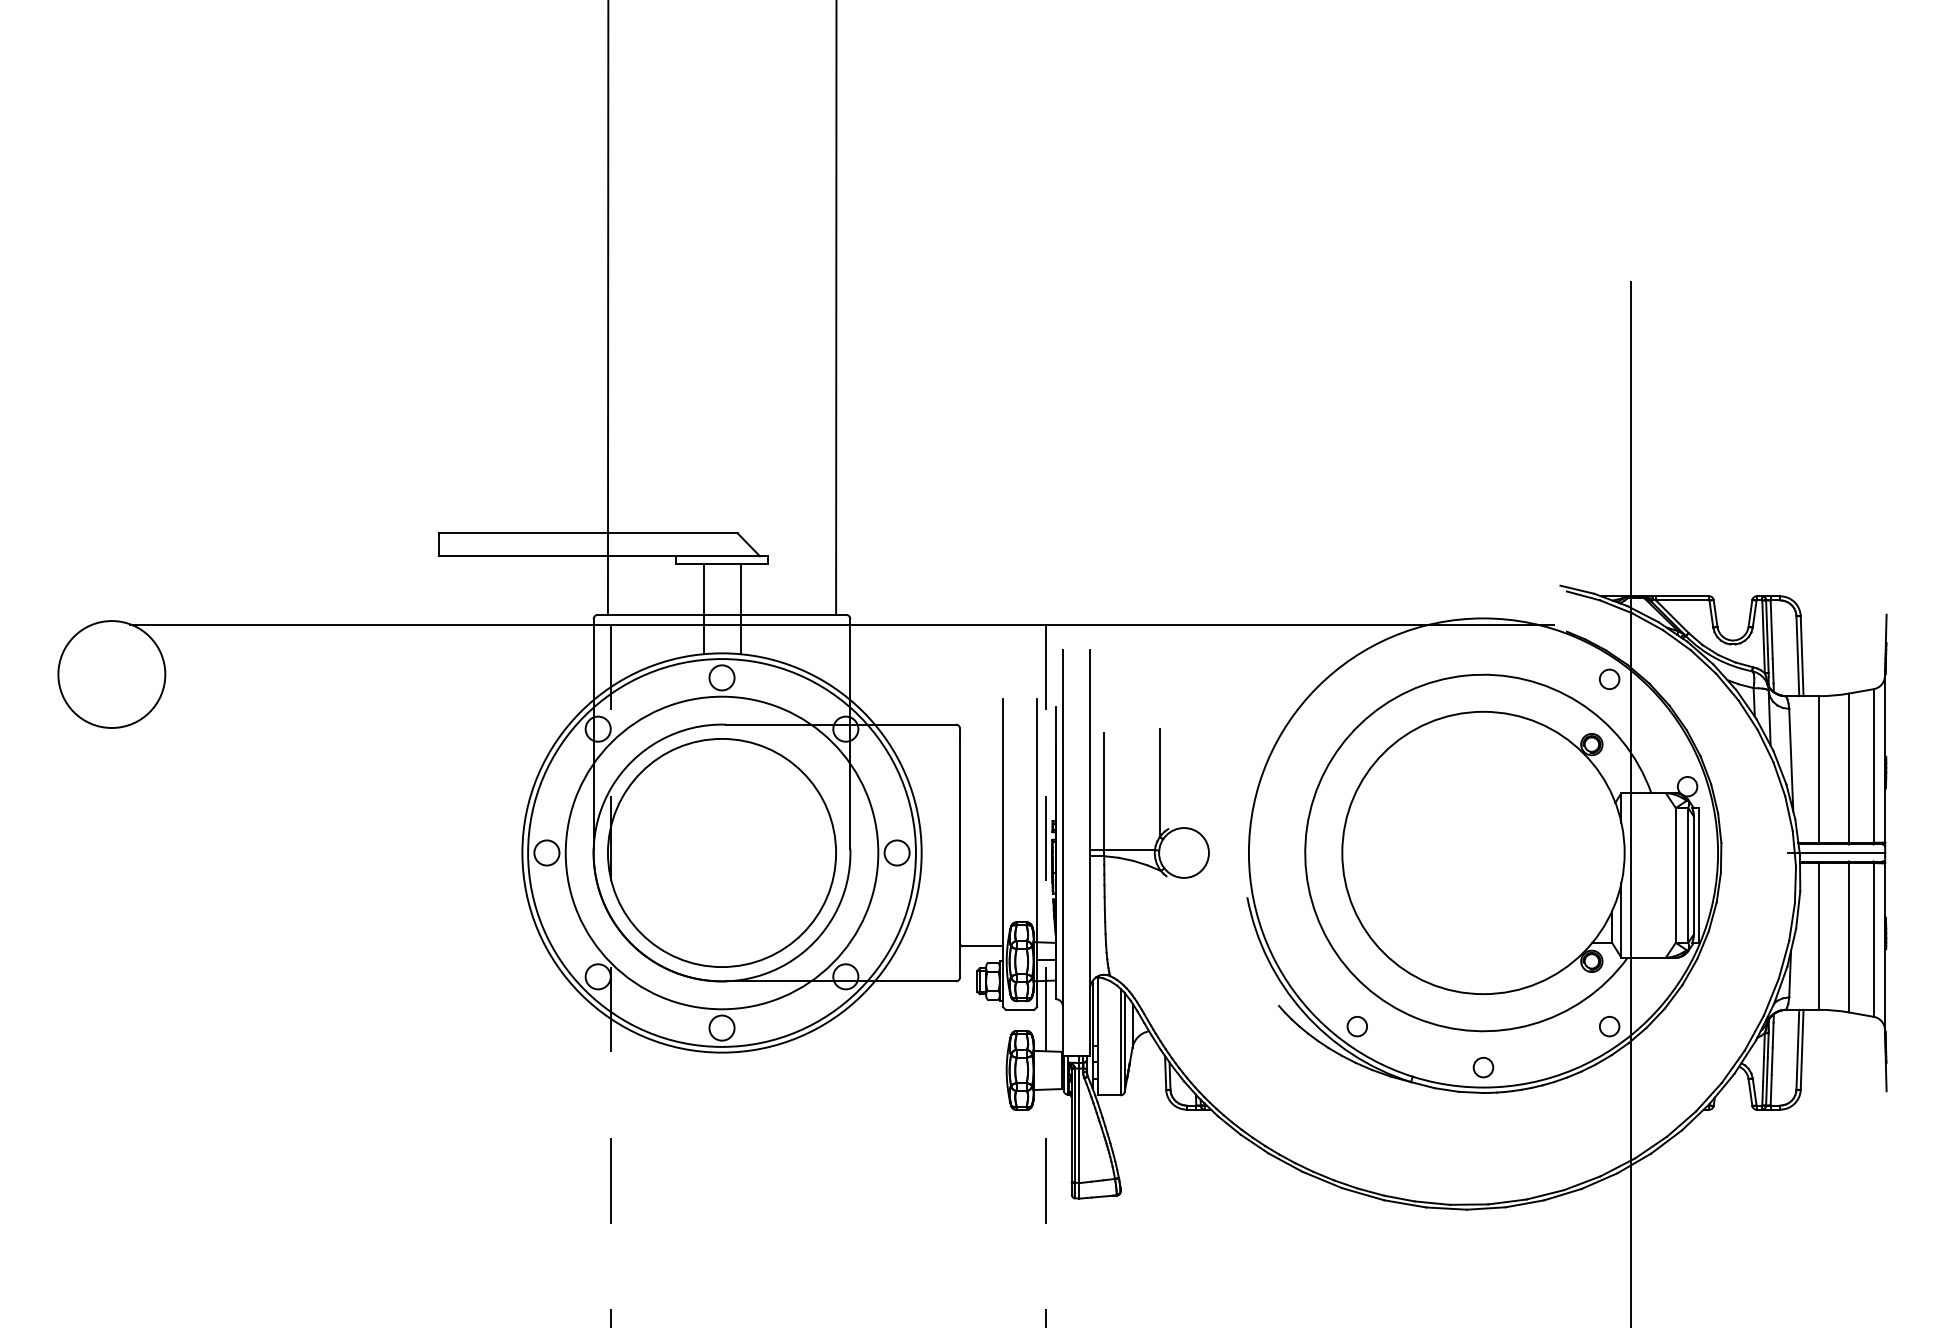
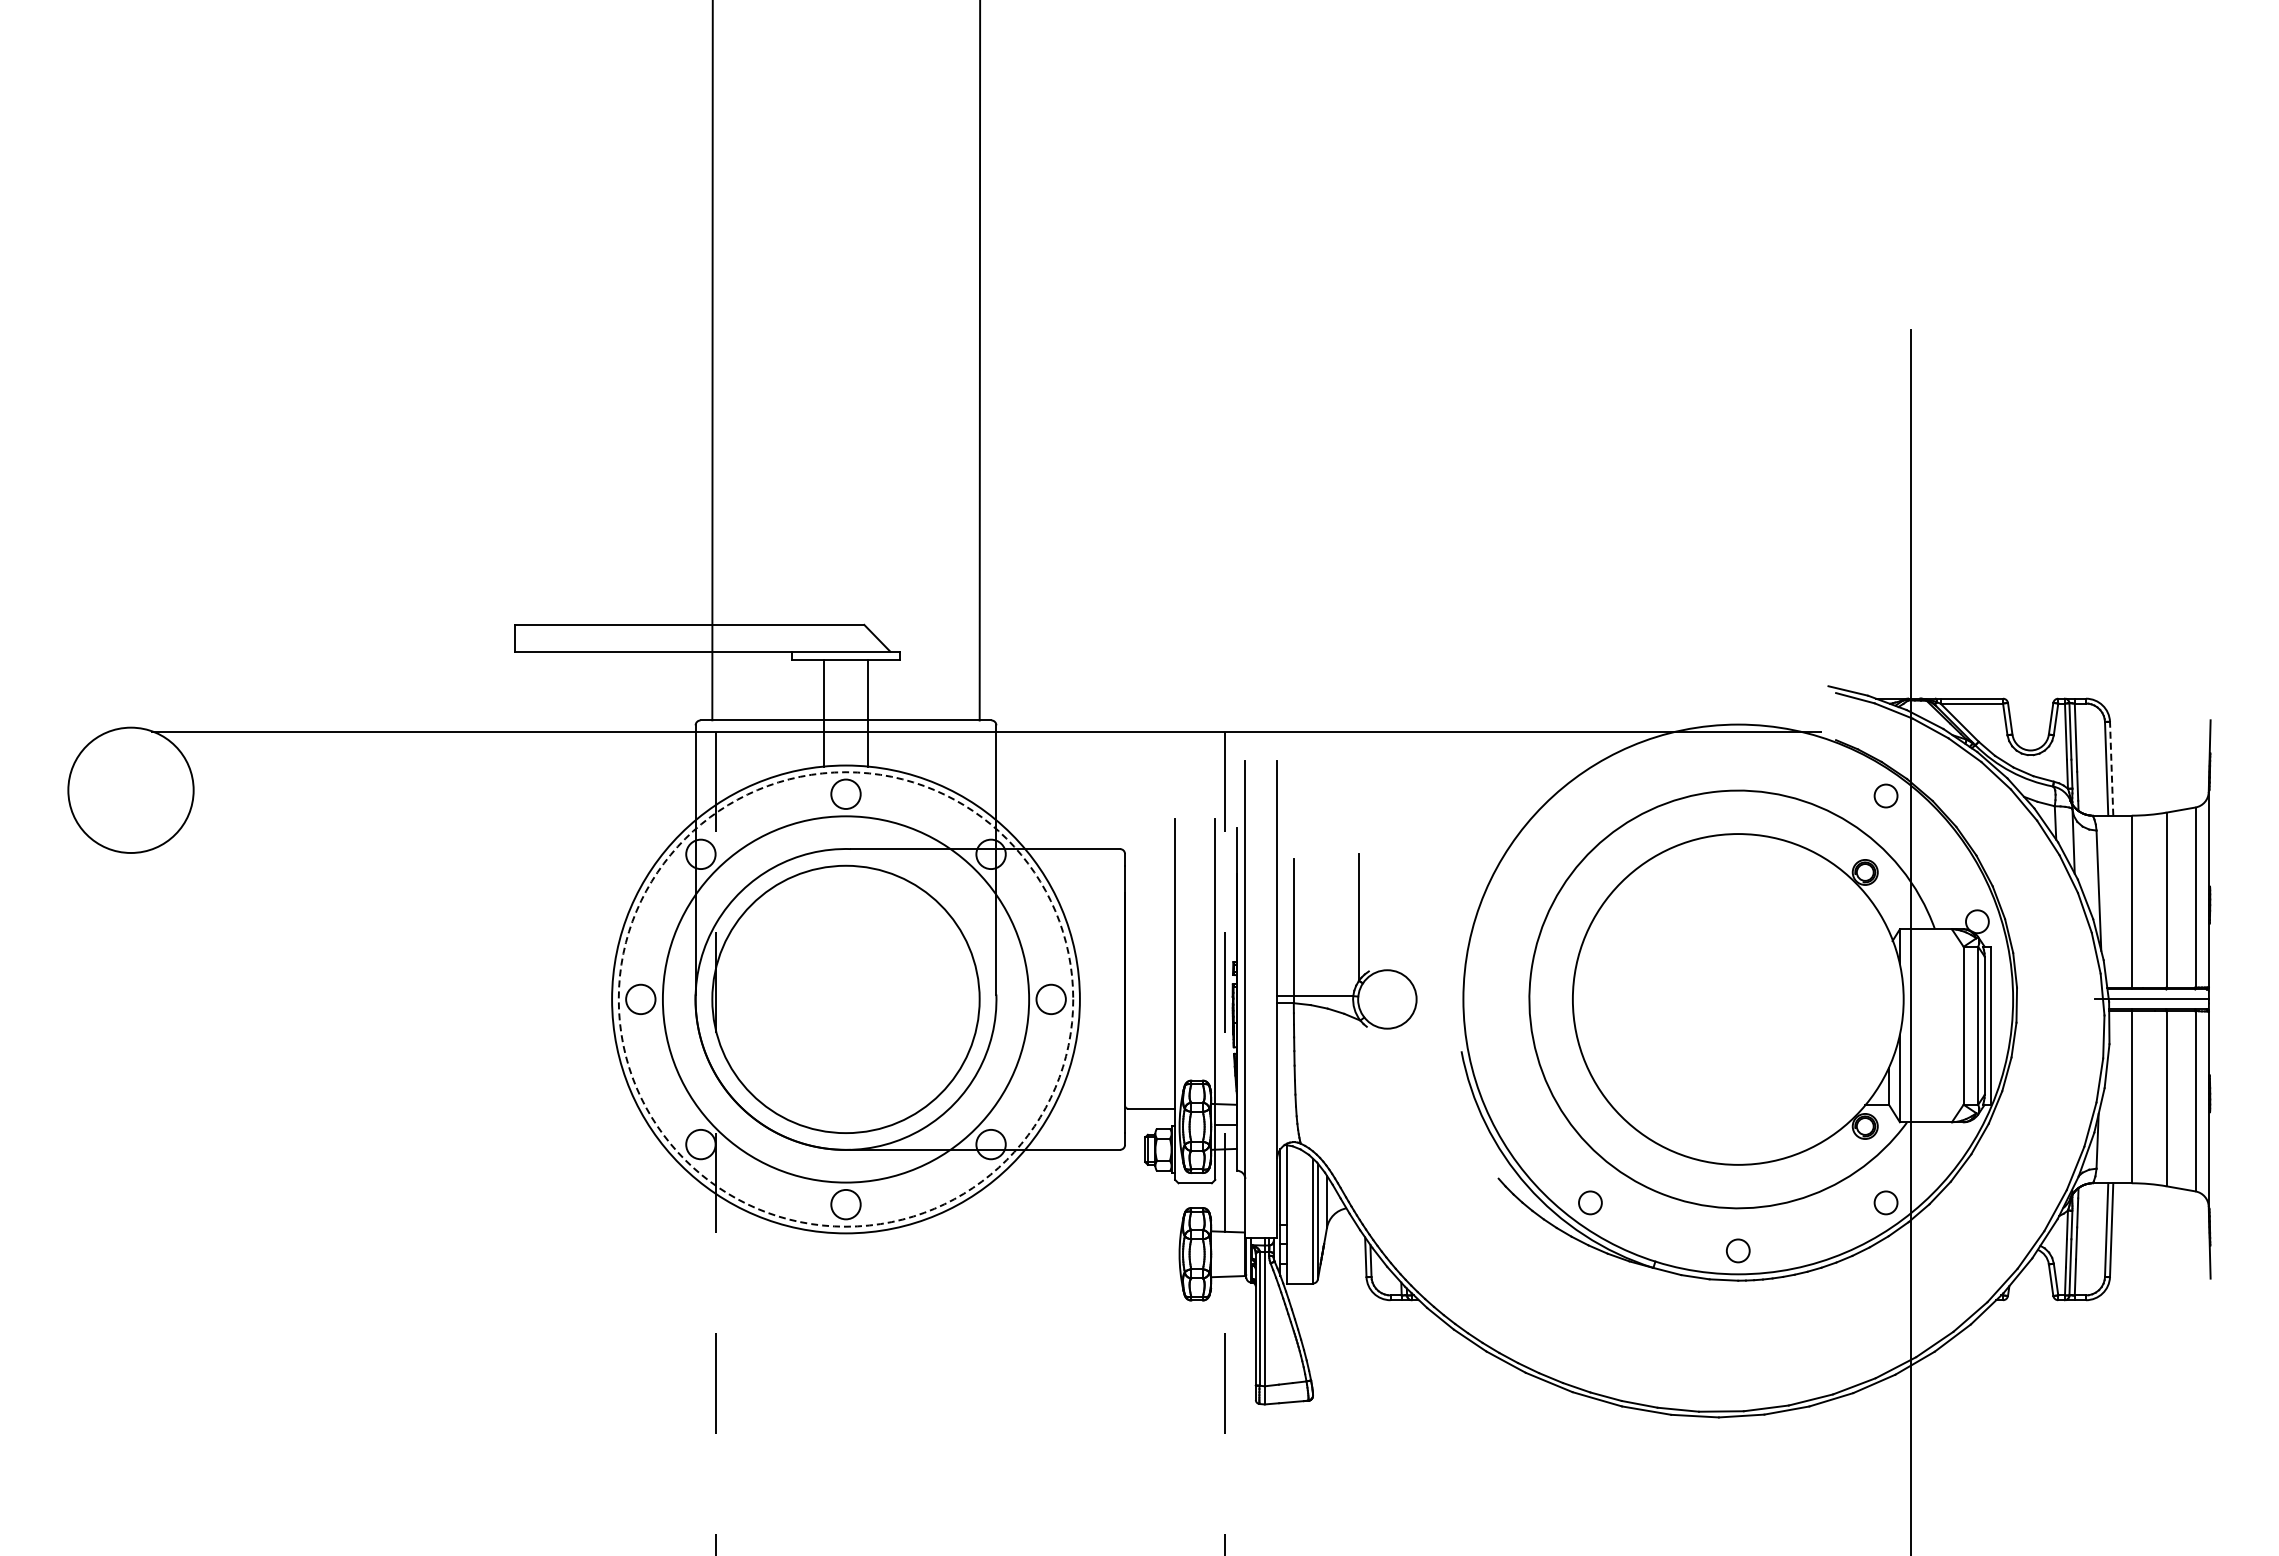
line: (1802, 655) -> (2111, 768), solid -> dashed
circle: (721, 853) -> (845, 999), solid -> dashed

